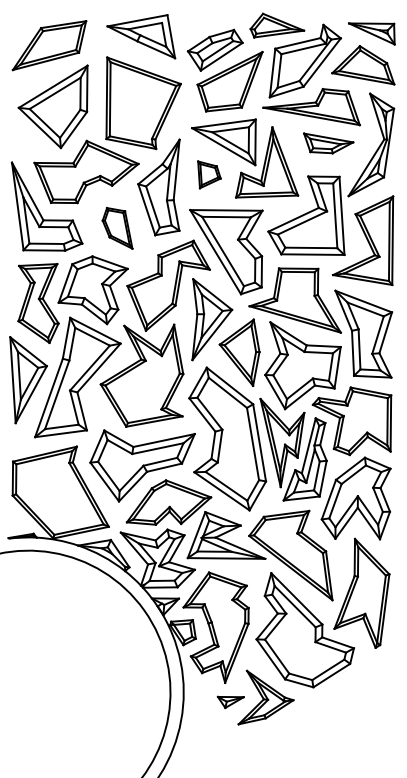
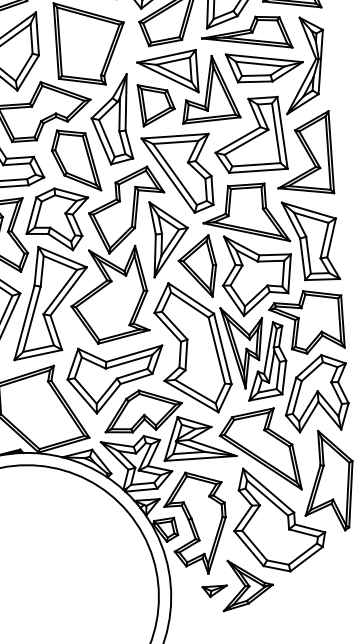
part: (328, 143) -> (264, 66), size x1.67
part: (209, 174) -> (156, 104), size x1.67
part: (117, 228) -> (75, 160), size x1.67

